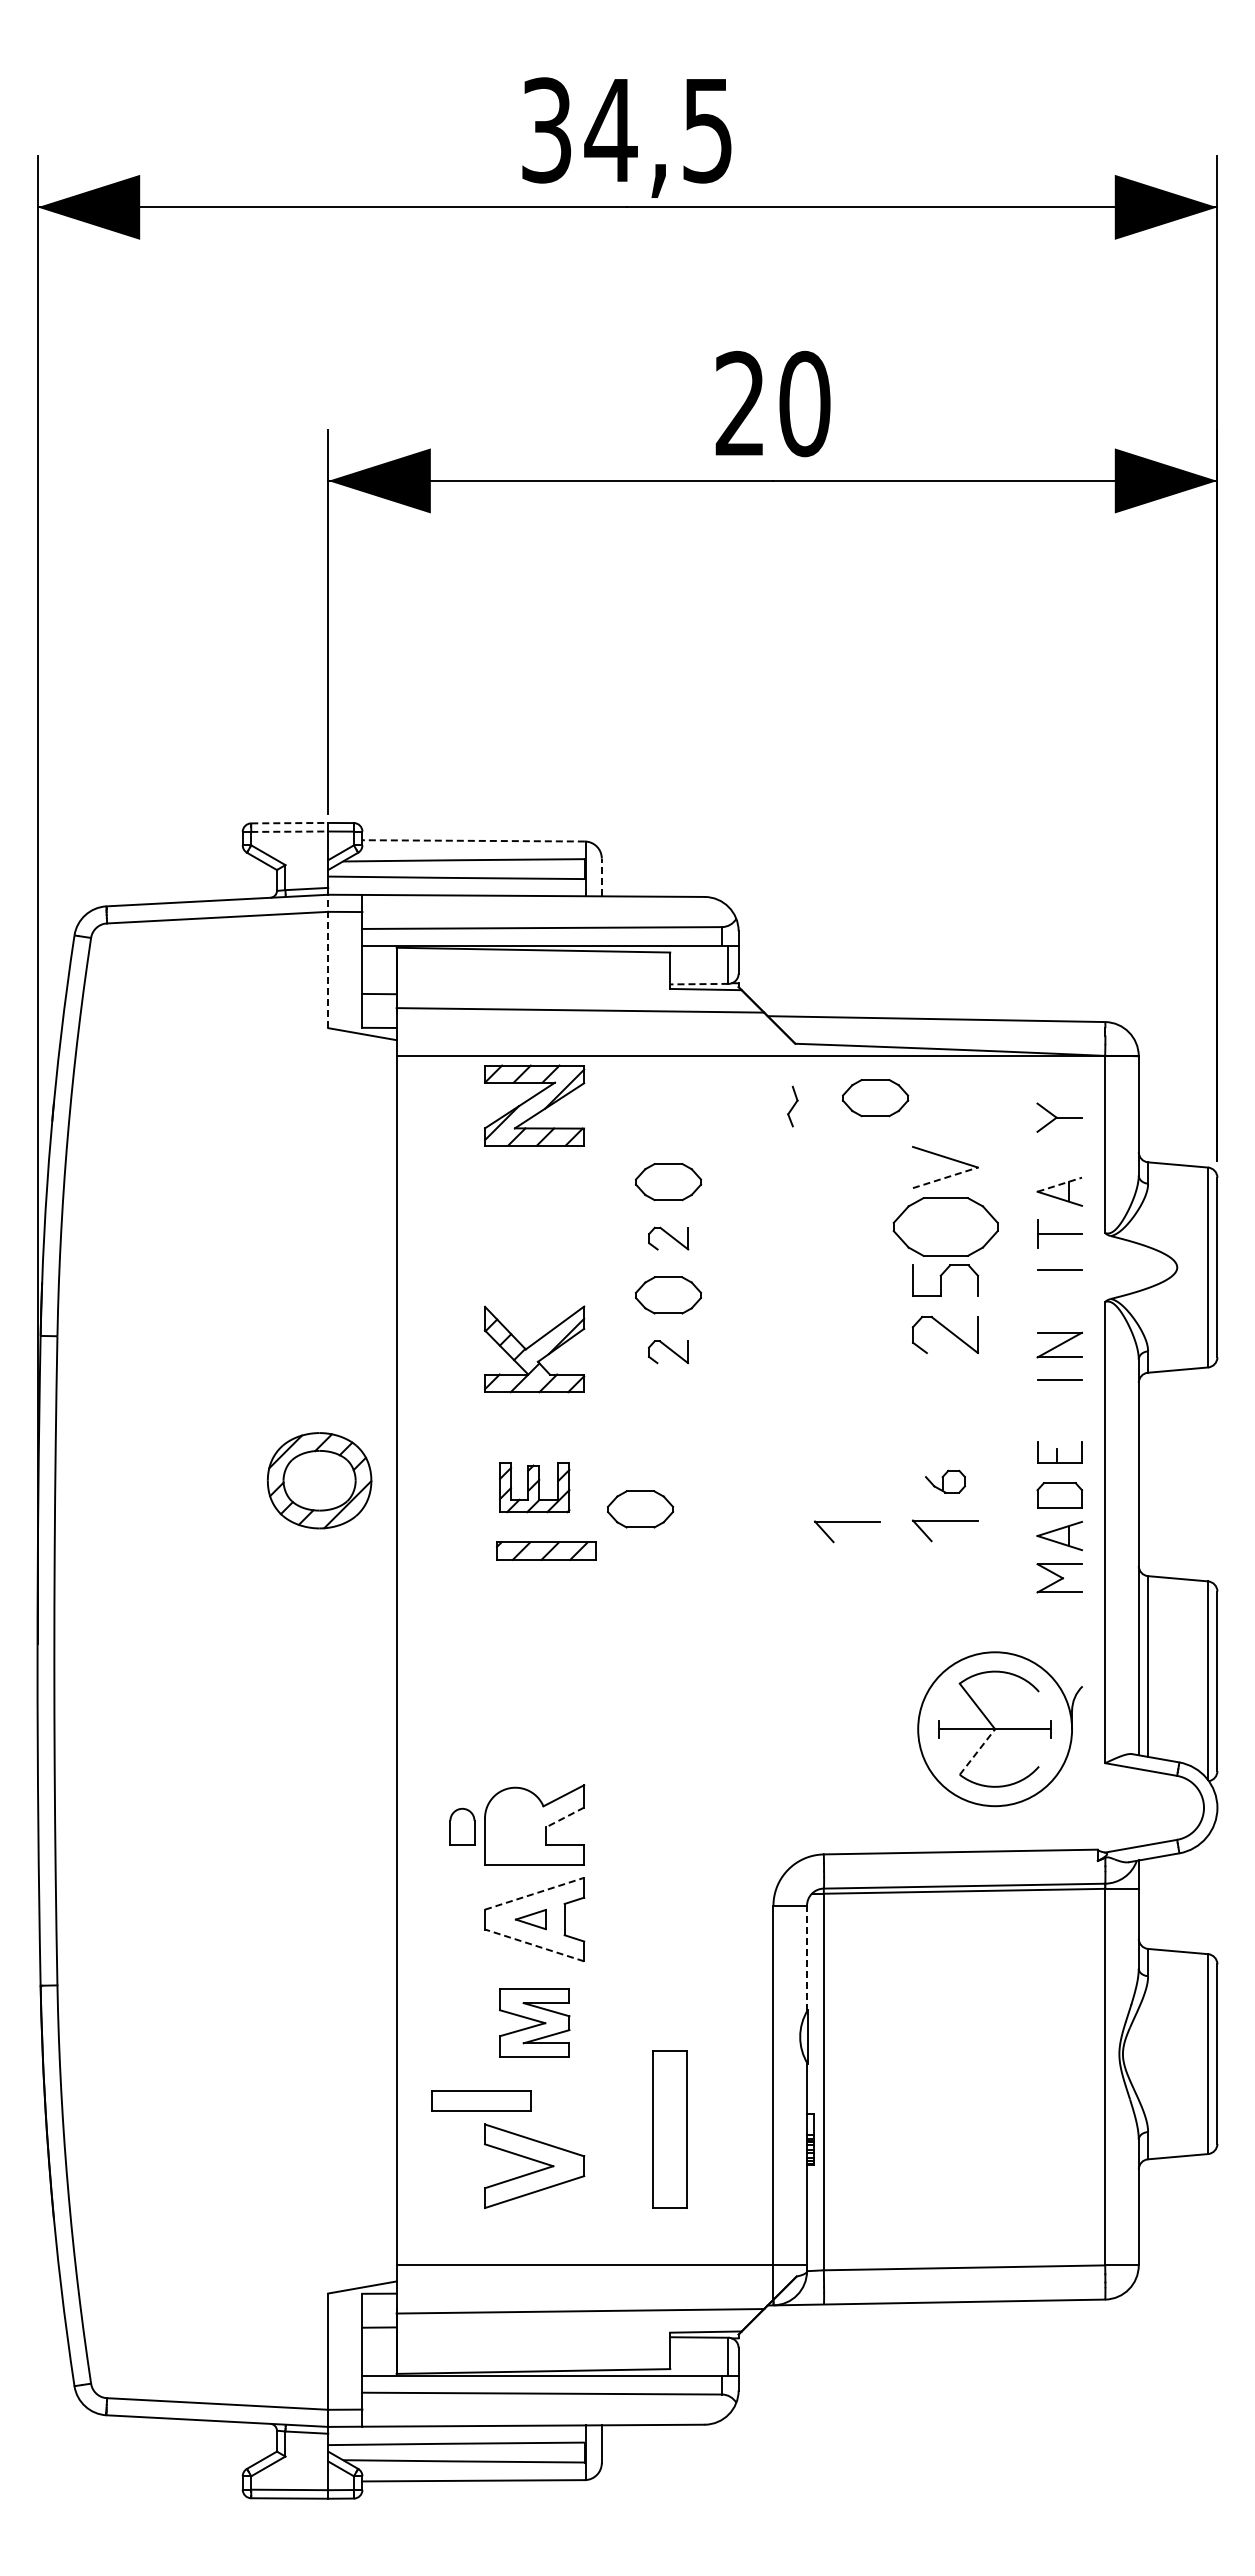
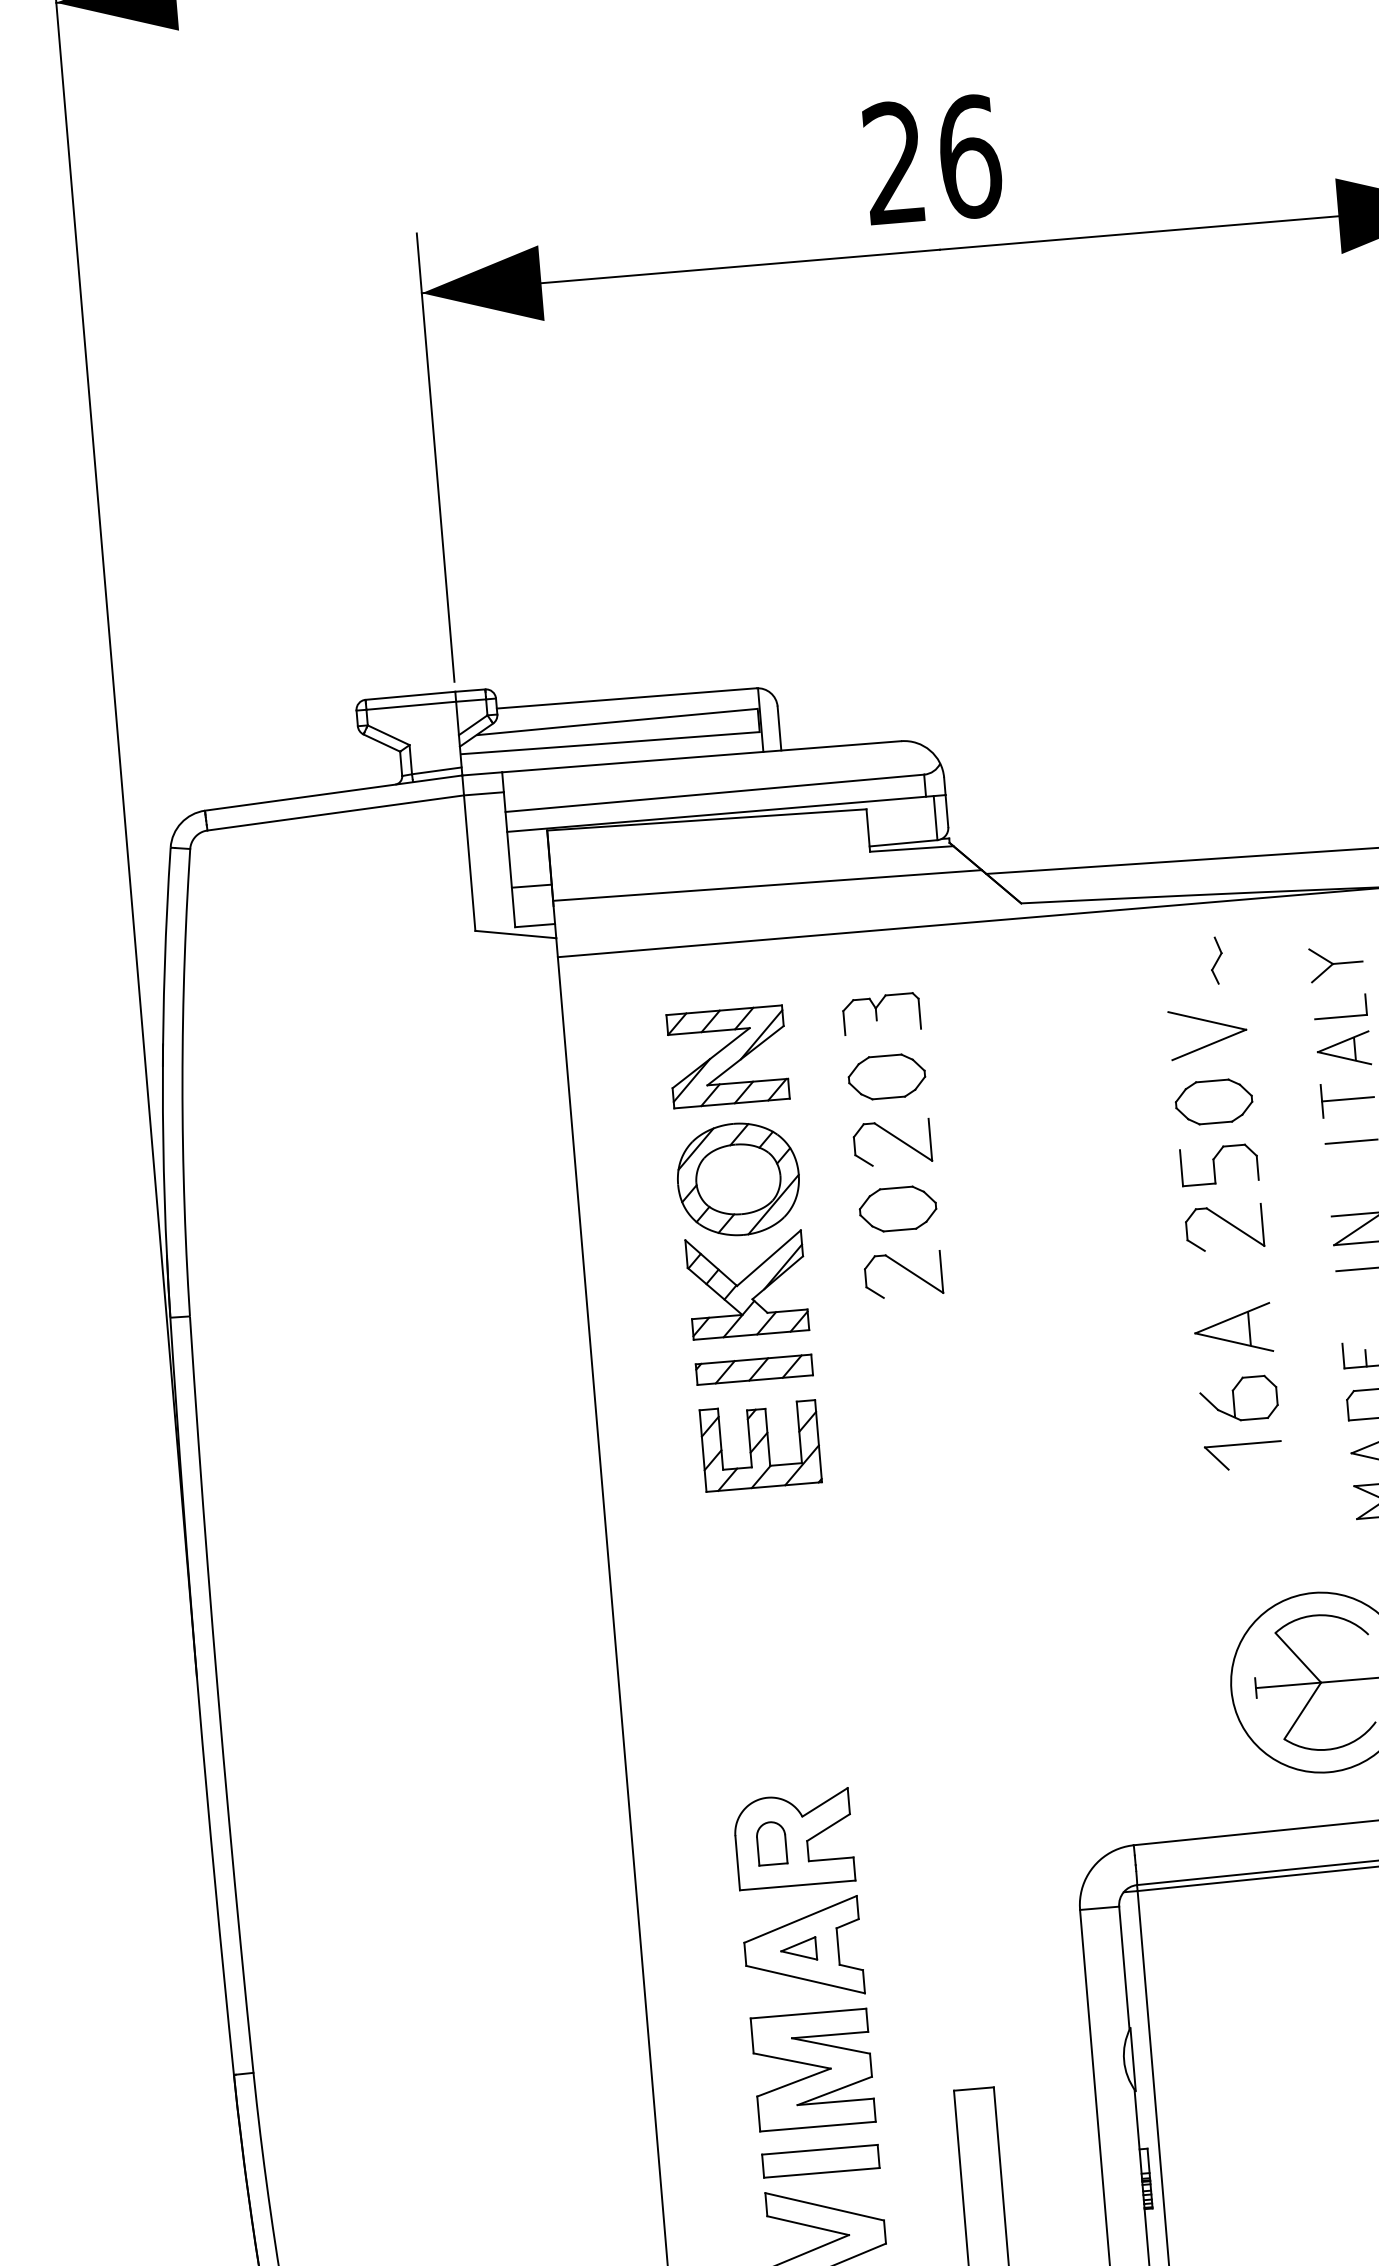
text: (804, 403) -> (969, 156), 20 -> 26
line: (290, 823) -> (411, 696), dashed -> solid
line: (290, 831) -> (412, 705), dashed -> solid
line: (473, 840) -> (626, 698), dashed -> solid
line: (601, 877) -> (779, 728), dashed -> solid
line: (328, 961) -> (469, 853), dashed -> solid
line: (698, 984) -> (902, 843), dashed -> solid
part: (875, 1098) -> (1119, 959), removed
part: (534, 1105) -> (728, 1056), moved
part: (792, 1106) -> (1216, 960), moved
part: (668, 1127) -> (881, 1013), added
part: (1059, 1163) -> (1340, 1017), added
line: (945, 1177) -> (1209, 1044), dashed -> solid
line: (1060, 1184) -> (1343, 1041), dashed -> solid
part: (944, 1226) -> (1212, 1101), size x0.62
part: (668, 1238) -> (892, 1142), size x1.67
part: (668, 1352) -> (903, 1275), size x1.67
part: (945, 1422) -> (1233, 1330), added
part: (319, 1480) -> (738, 1179), moved
part: (945, 1481) -> (1239, 1398), size x1.67
part: (534, 1487) -> (760, 1445), size x1.43
part: (640, 1509) -> (886, 1461), removed
part: (846, 1522) -> (1127, 1456), removed
part: (546, 1550) -> (754, 1369), moved
line: (977, 1752) -> (1302, 1711), dashed -> solid
line: (565, 1817) -> (829, 1827), dashed -> solid
part: (462, 1826) -> (771, 1842), moved
line: (535, 1893) -> (801, 1919), dashed -> solid
line: (534, 1945) -> (805, 1979), dashed -> solid
line: (807, 1958) -> (1124, 1968), dashed -> solid
part: (534, 2023) -> (813, 2070), size x1.43
part: (481, 2100) -> (820, 2160), moved

